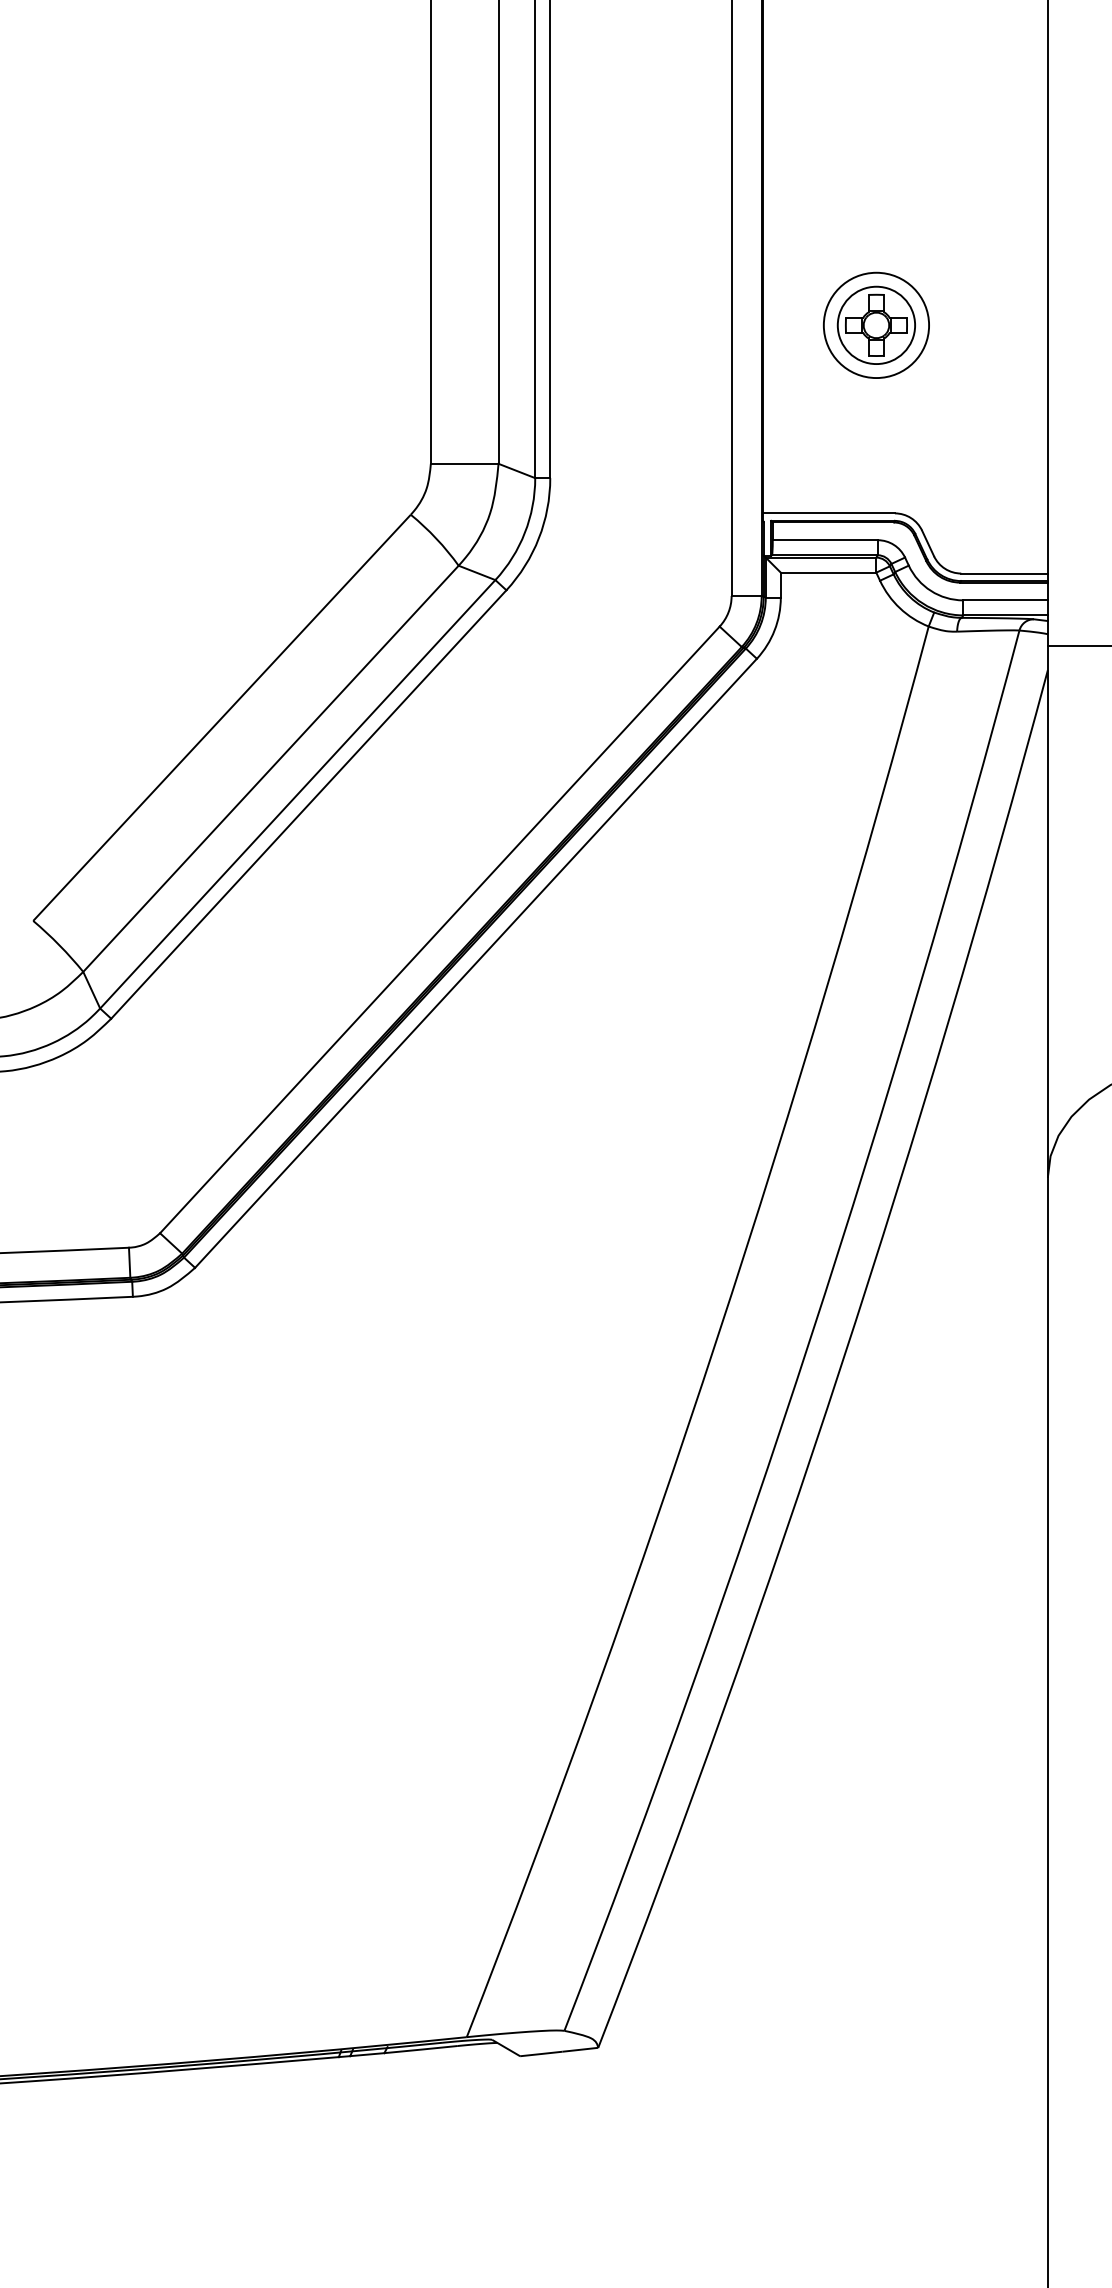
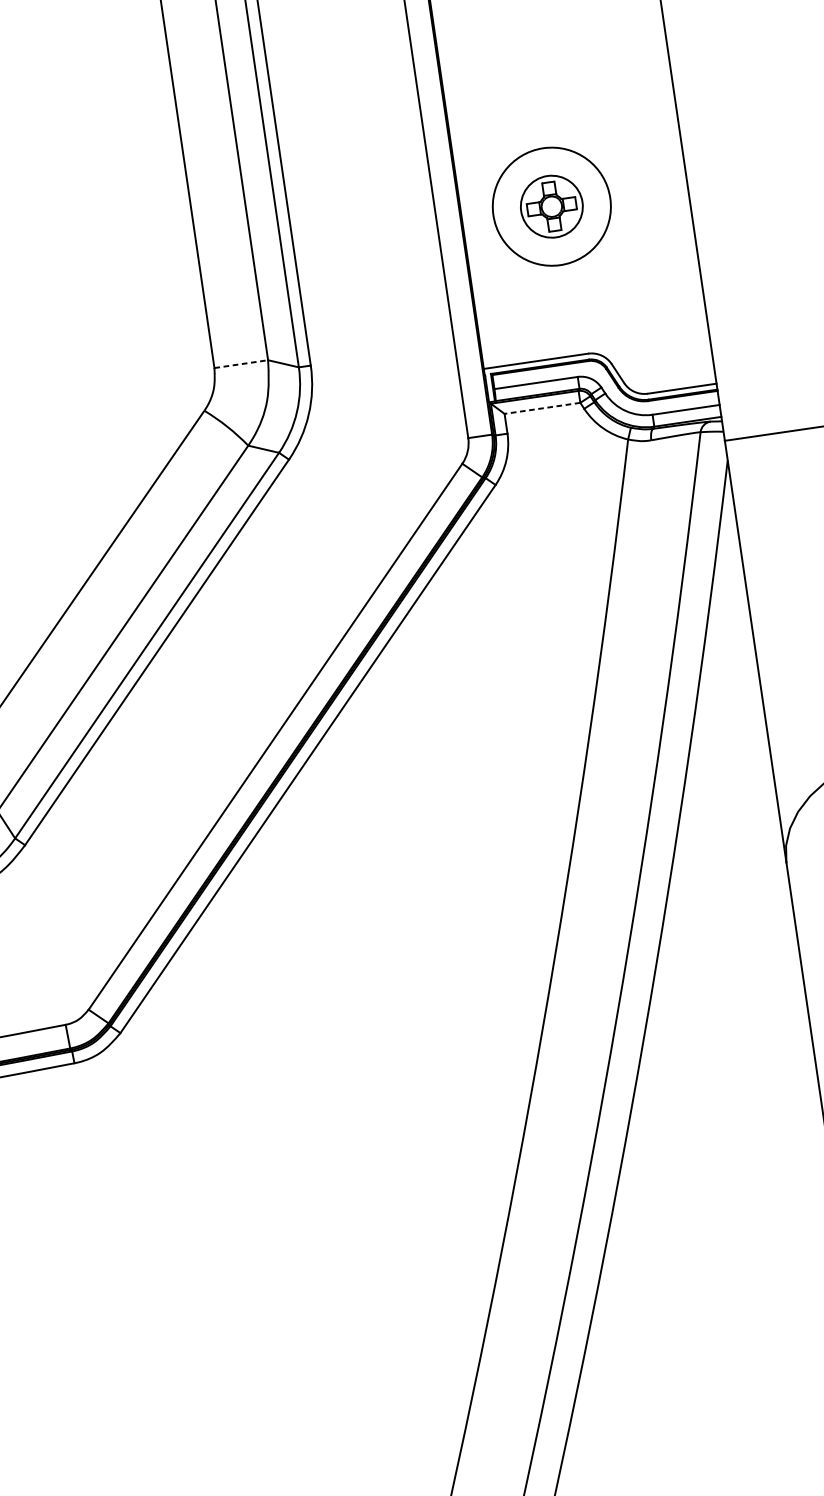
circle: (876, 325) -> (551, 206), size x1.4
line: (464, 463) -> (241, 363), solid -> dashed
line: (828, 572) -> (542, 408), solid -> dashed

